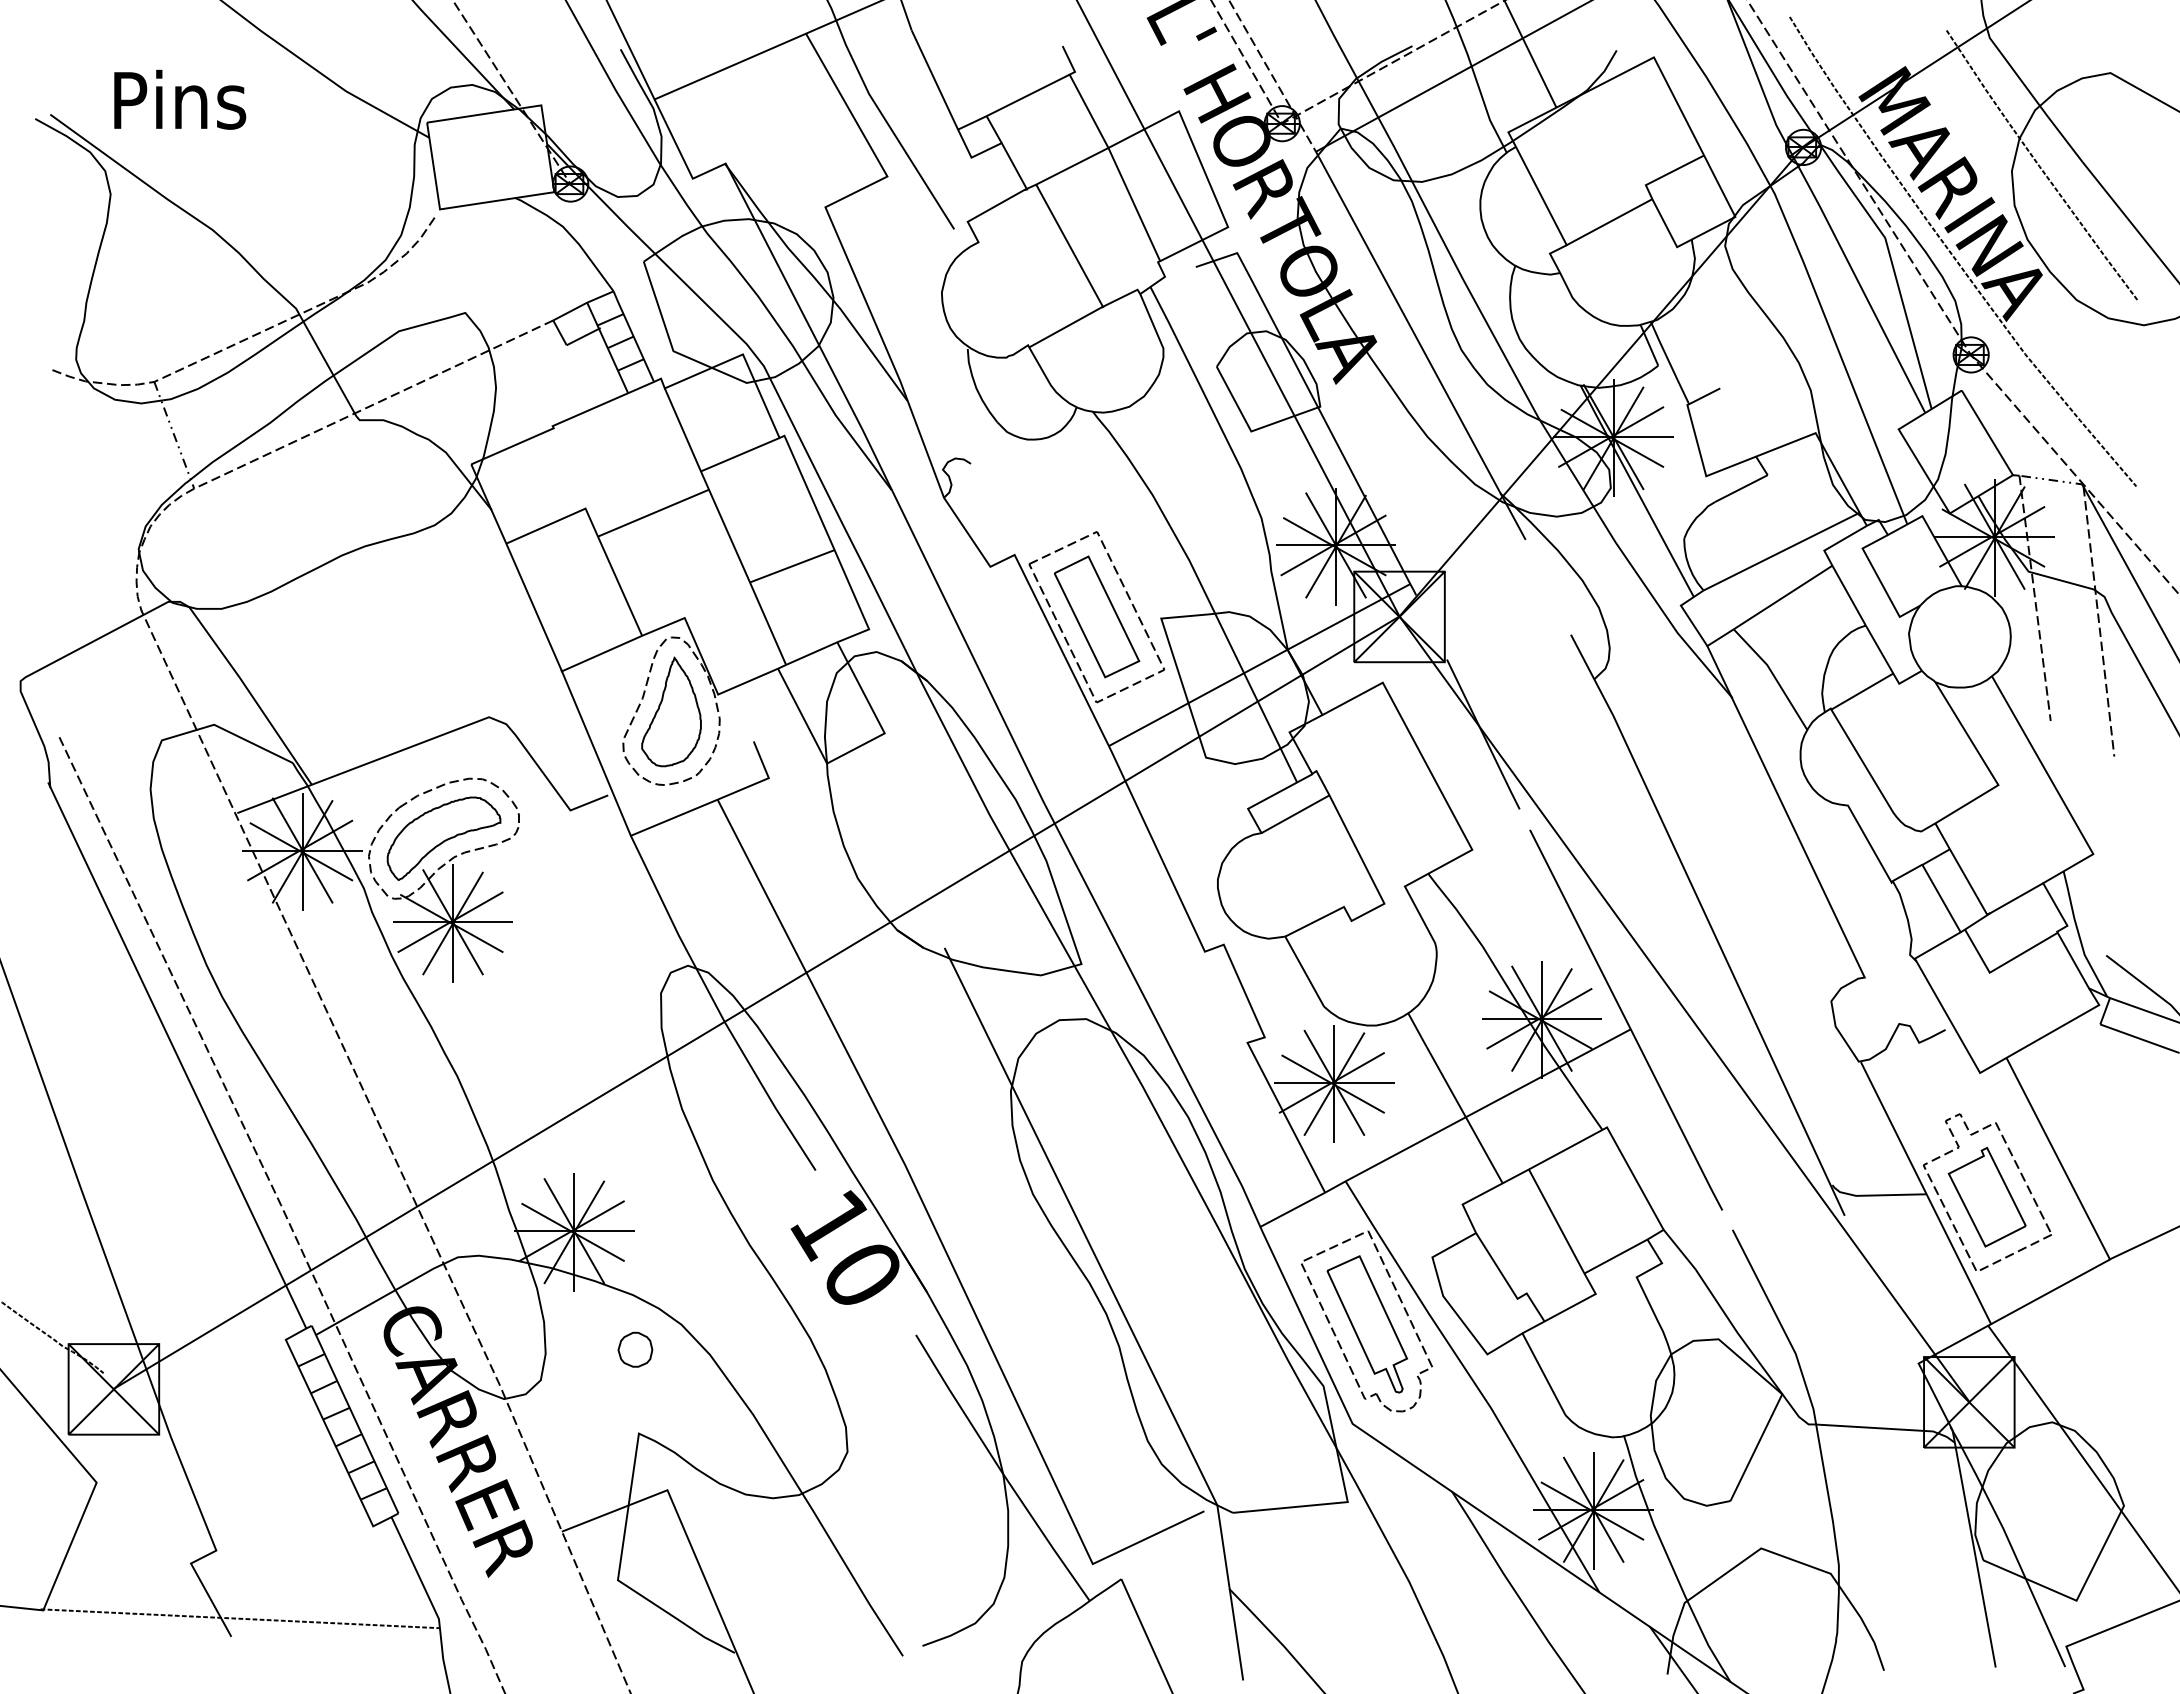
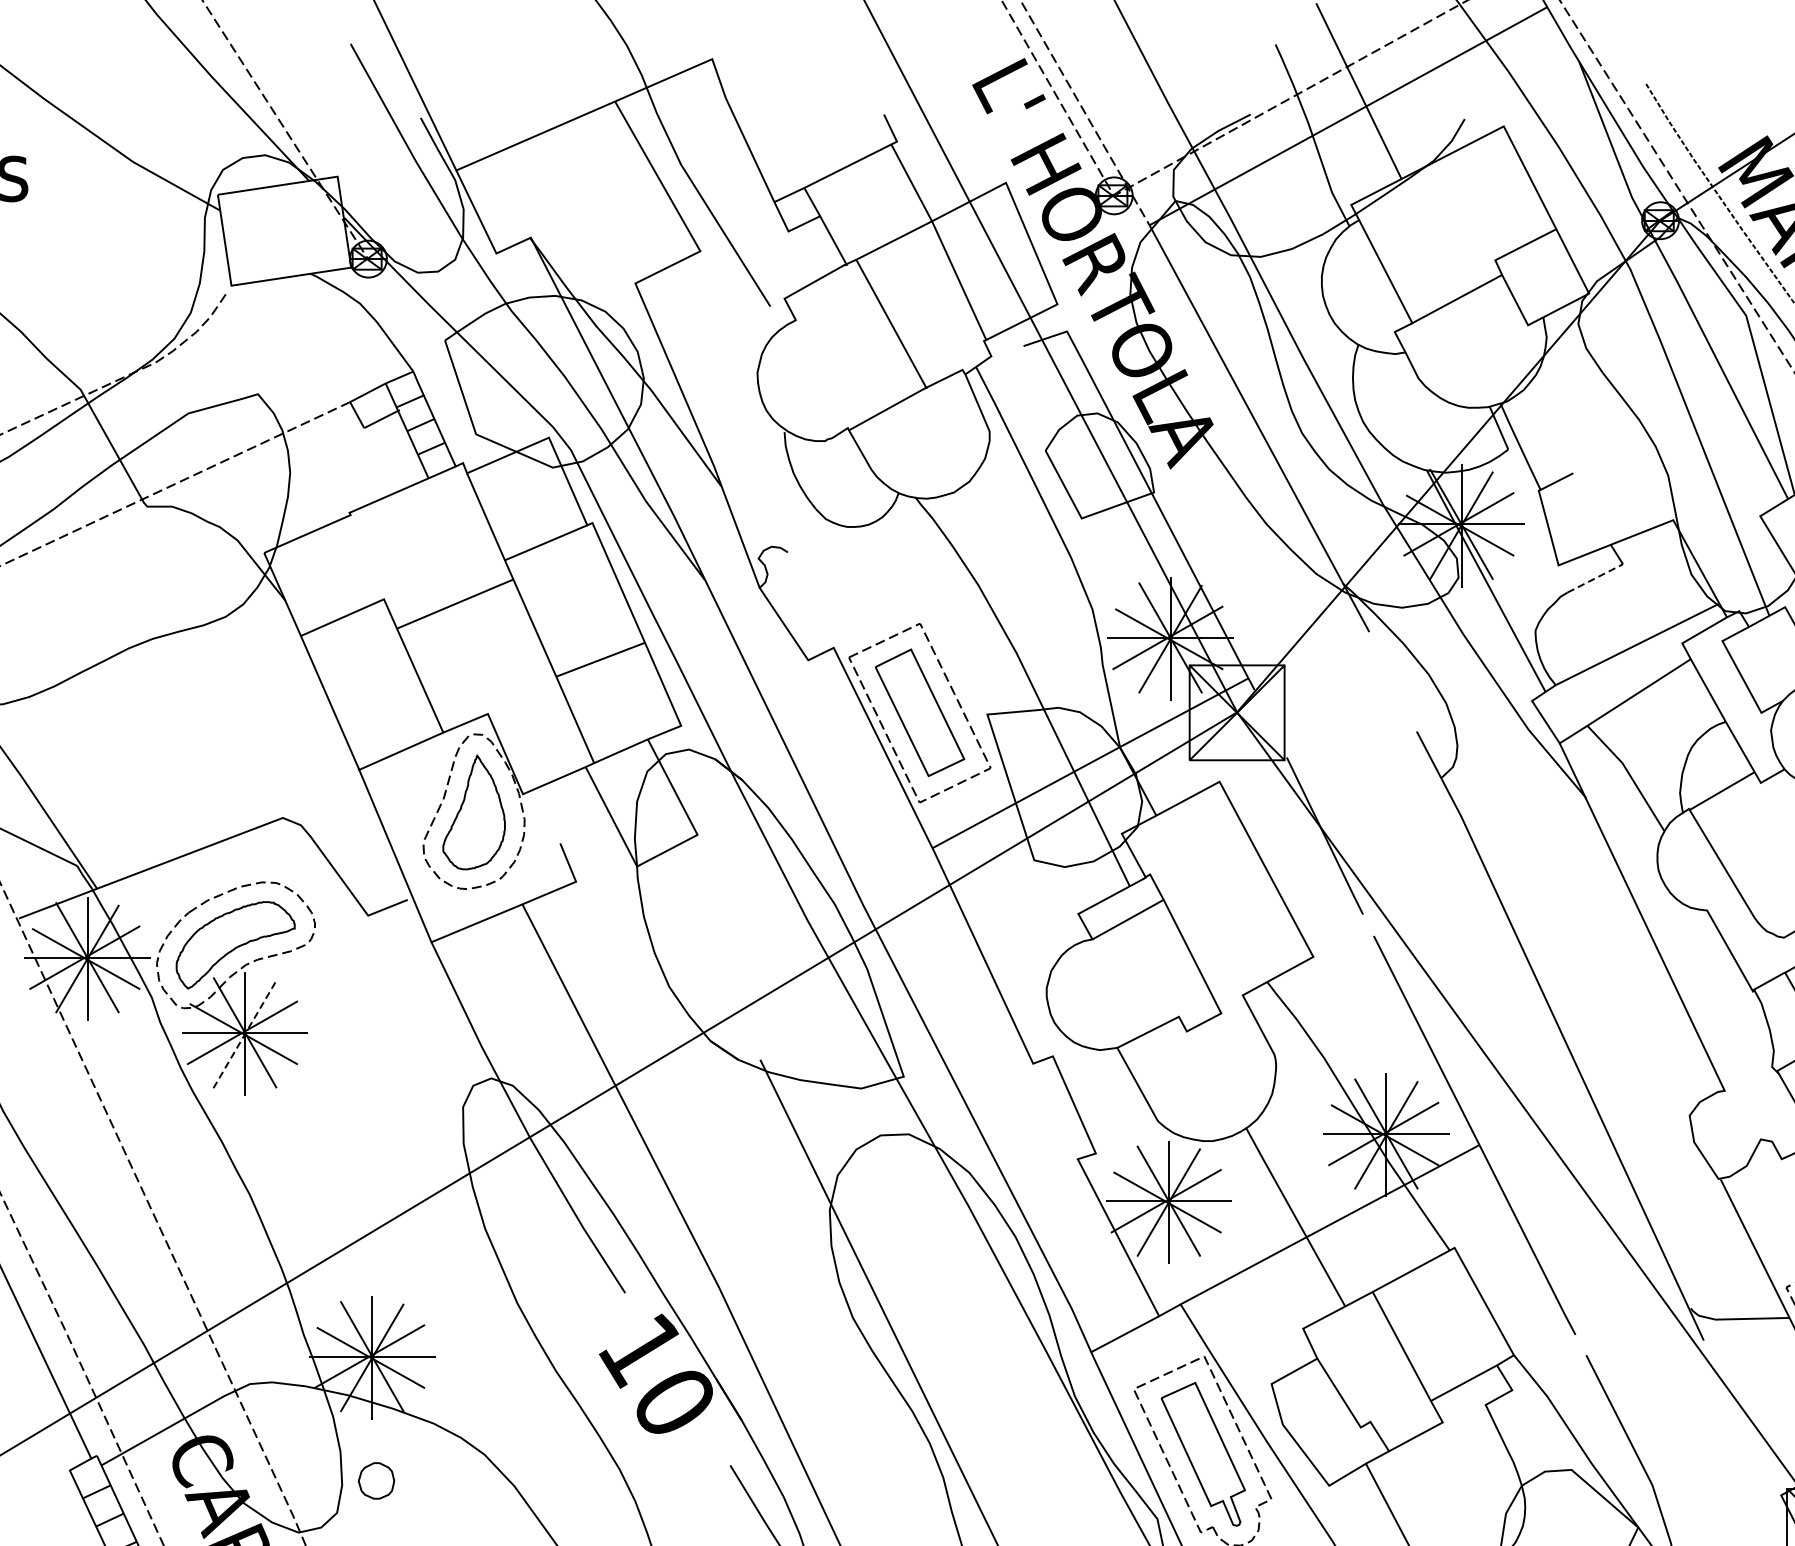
line: (1741, 488) -> (1595, 578), solid -> dashed
line: (453, 923) -> (245, 1034), solid -> dashed
part: (635, 1349) -> (376, 1480), moved

